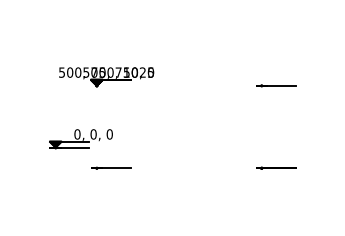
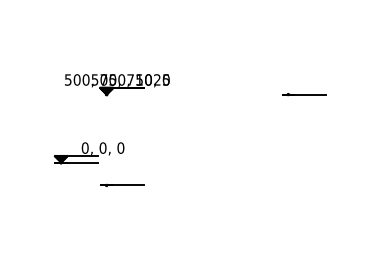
part: (276, 168) -> (304, 185), removed

